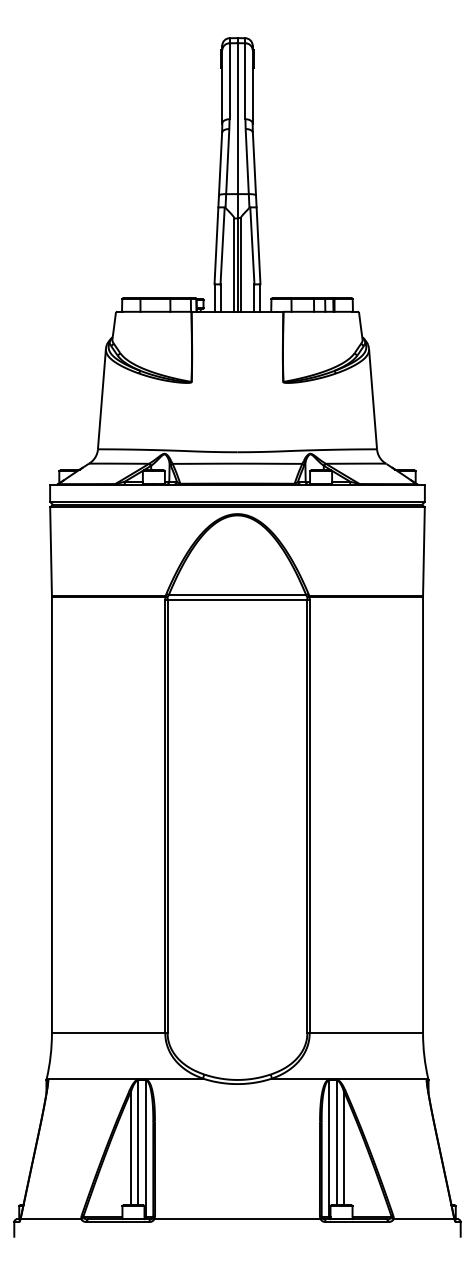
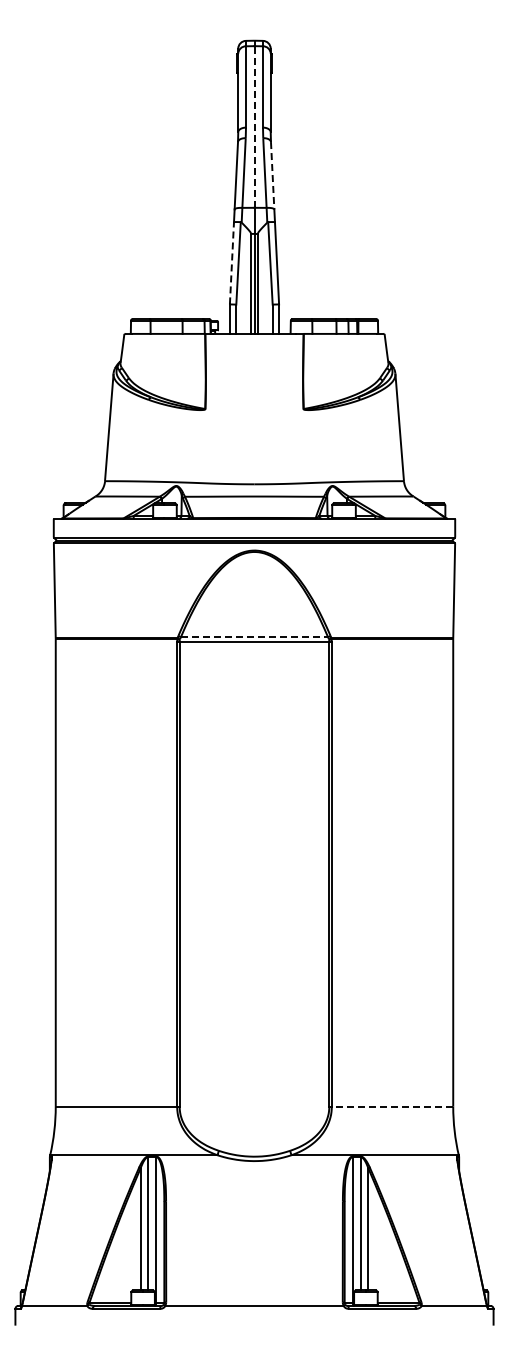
line: (237, 119) -> (254, 127), solid -> dashed
line: (254, 163) -> (272, 175), solid -> dashed
line: (216, 245) -> (231, 262), solid -> dashed
line: (237, 595) -> (254, 637), solid -> dashed
line: (366, 1033) -> (392, 1106), solid -> dashed

